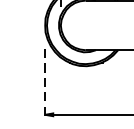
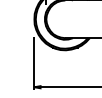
line: (45, 83) -> (34, 63), dashed -> solid

